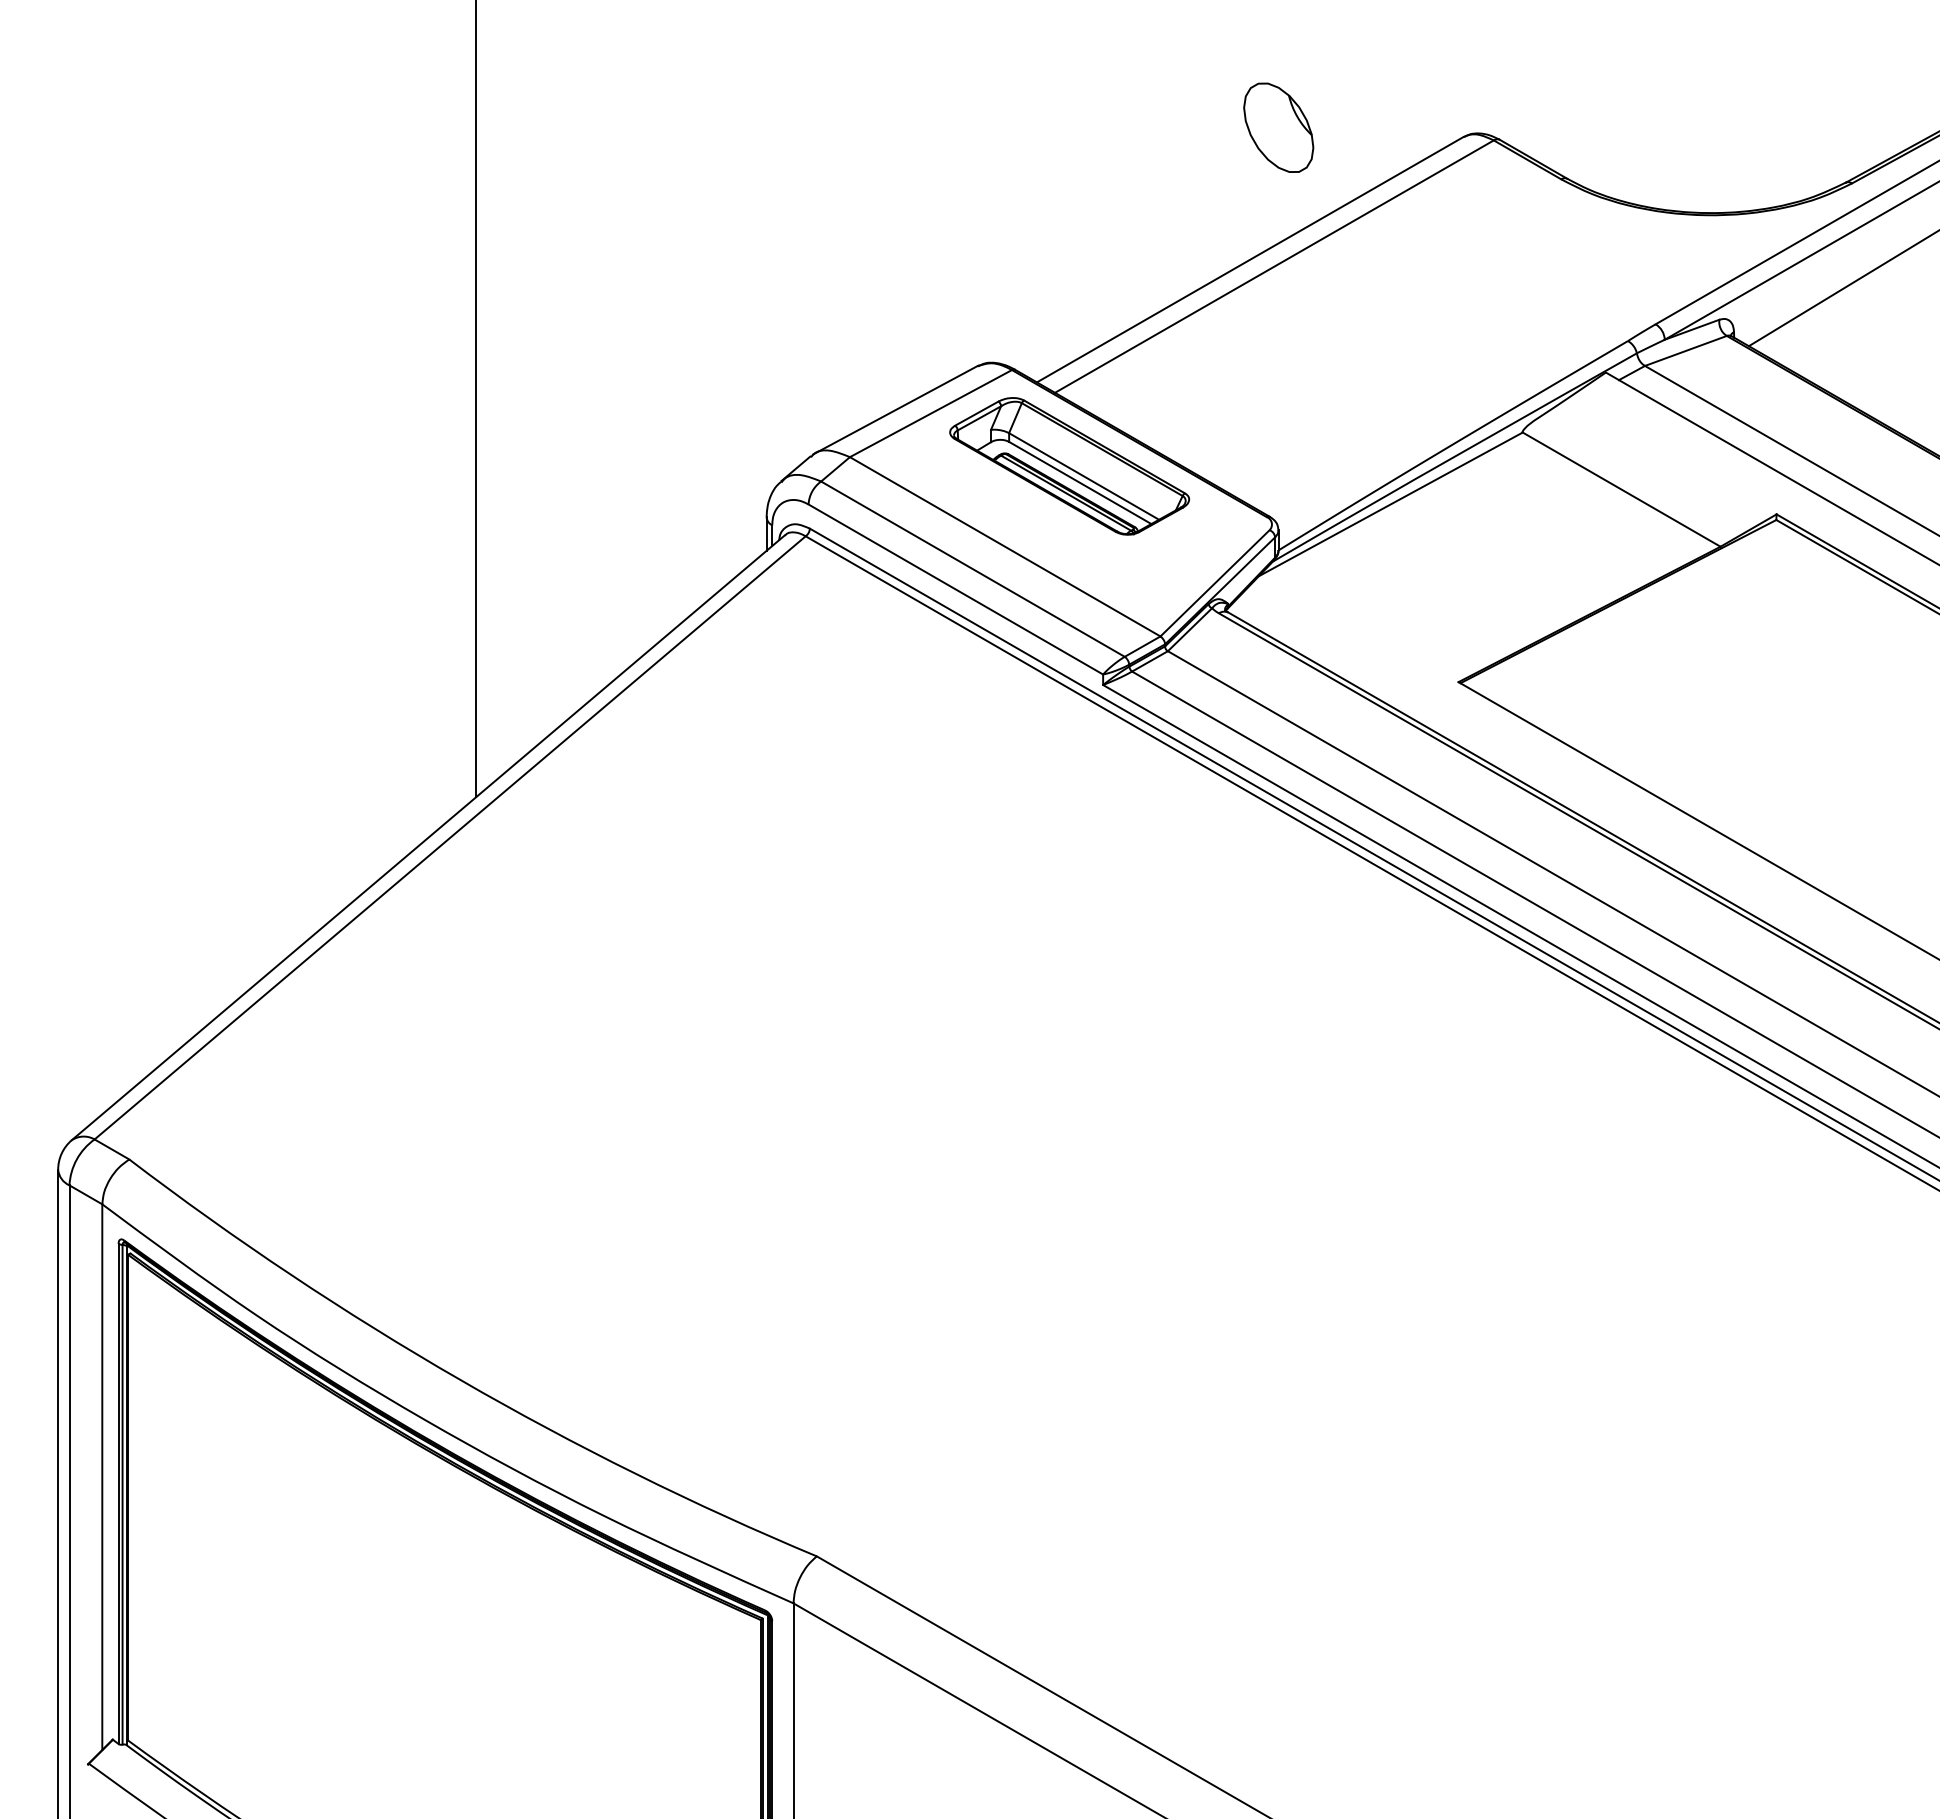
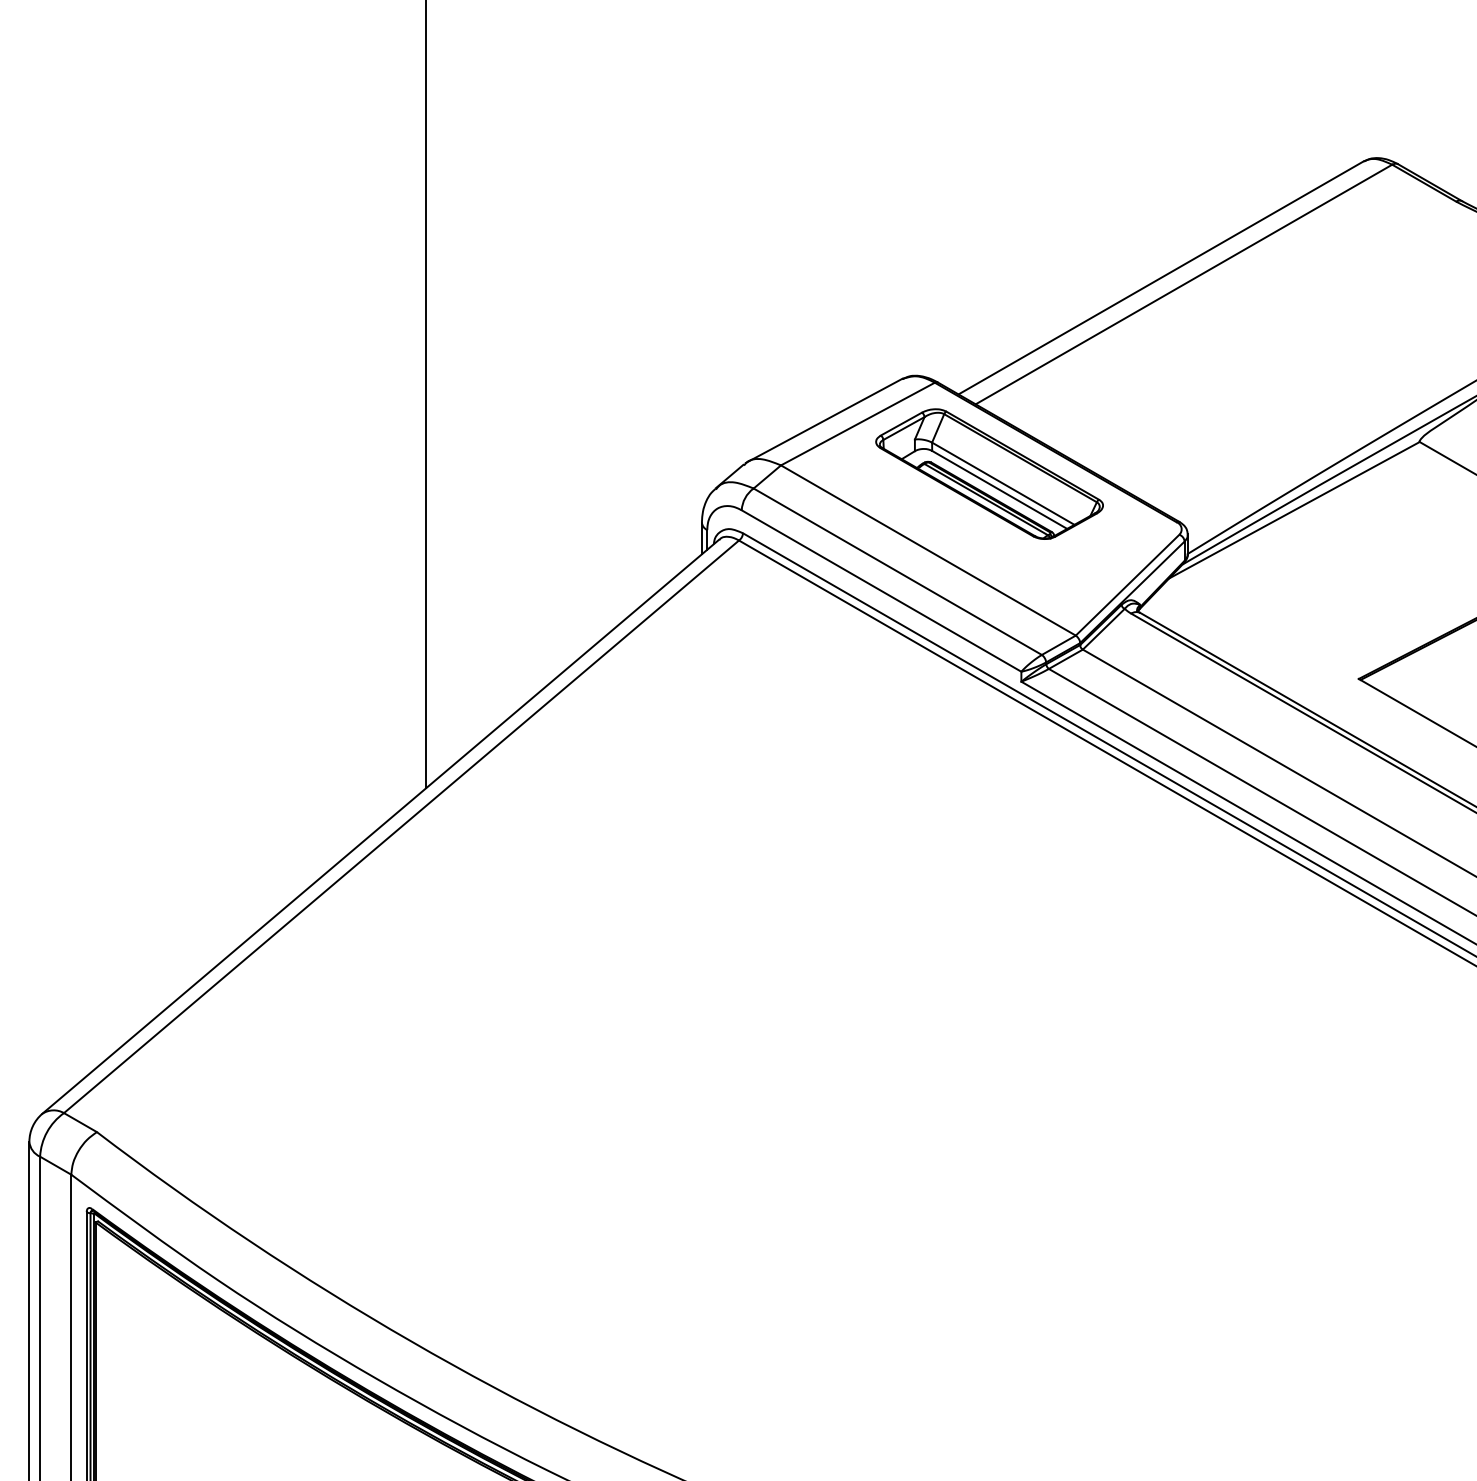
part: (1278, 127) -> (1187, 152), removed

